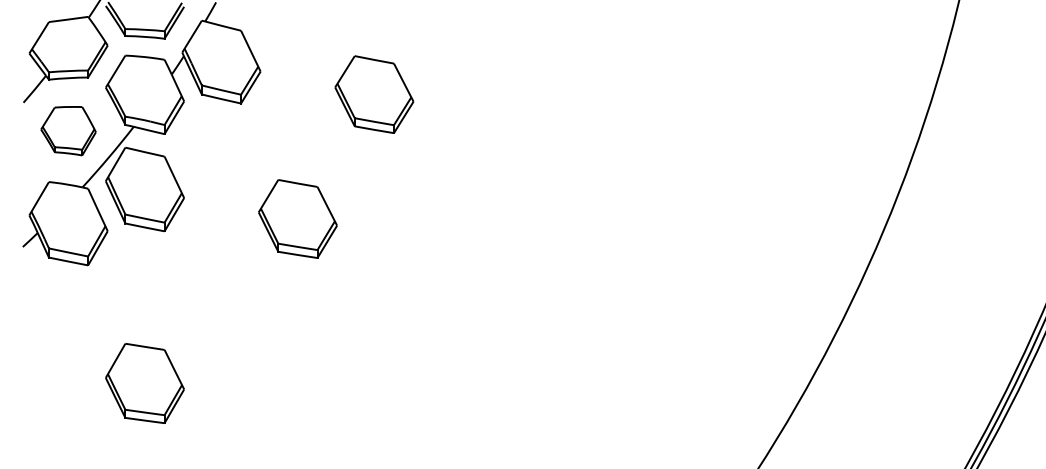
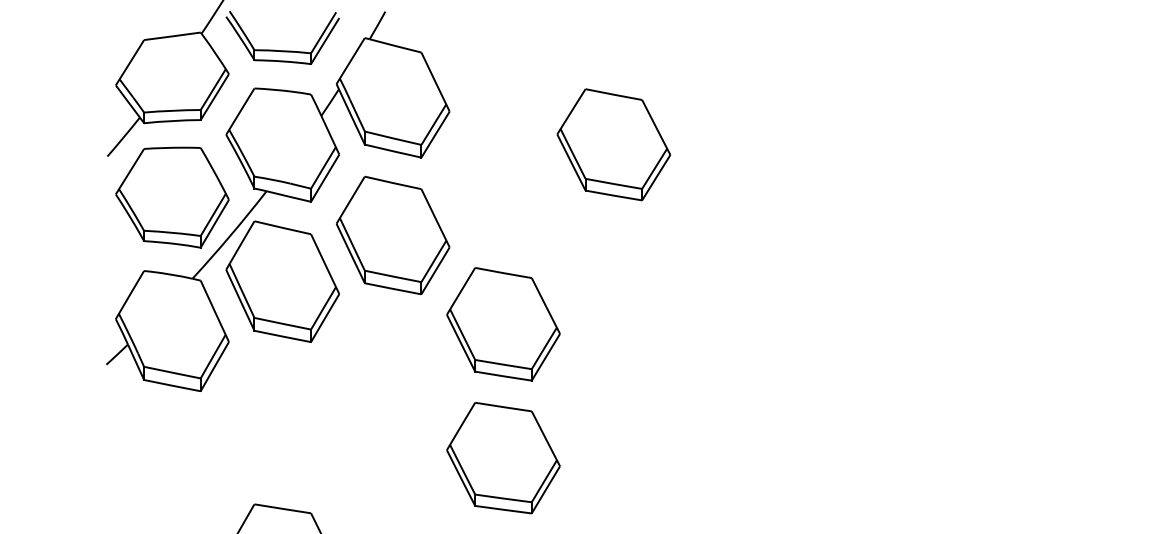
part: (68, 130) -> (172, 196), size x1.43
part: (221, 156) -> (393, 234), added
part: (297, 311) -> (502, 457), added

